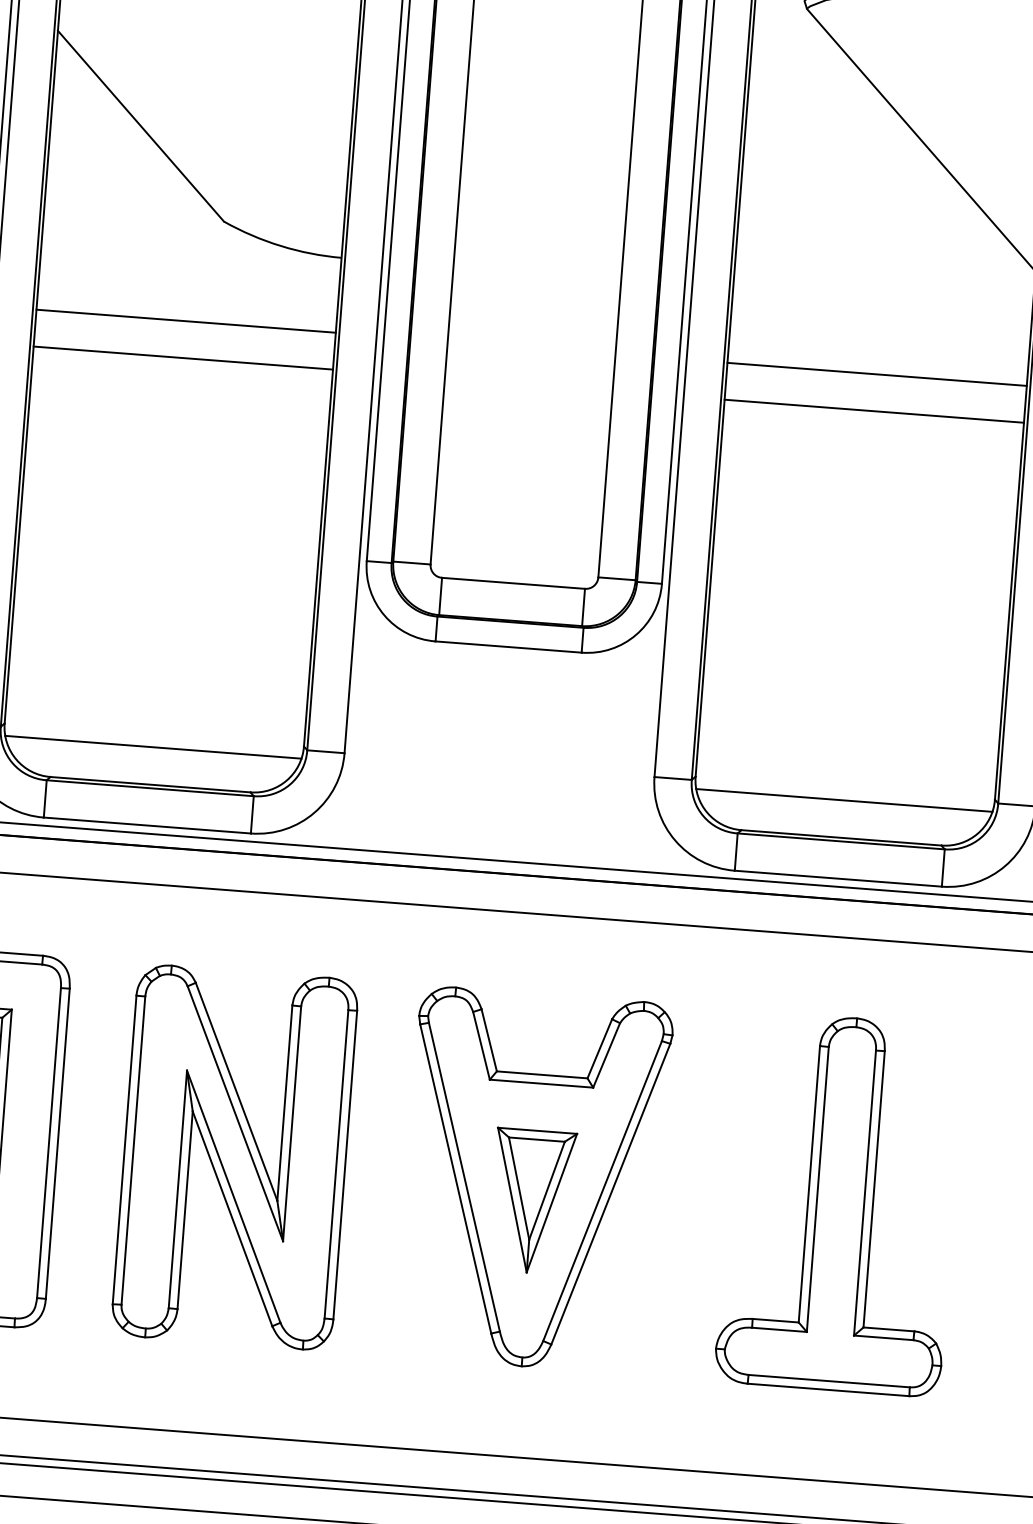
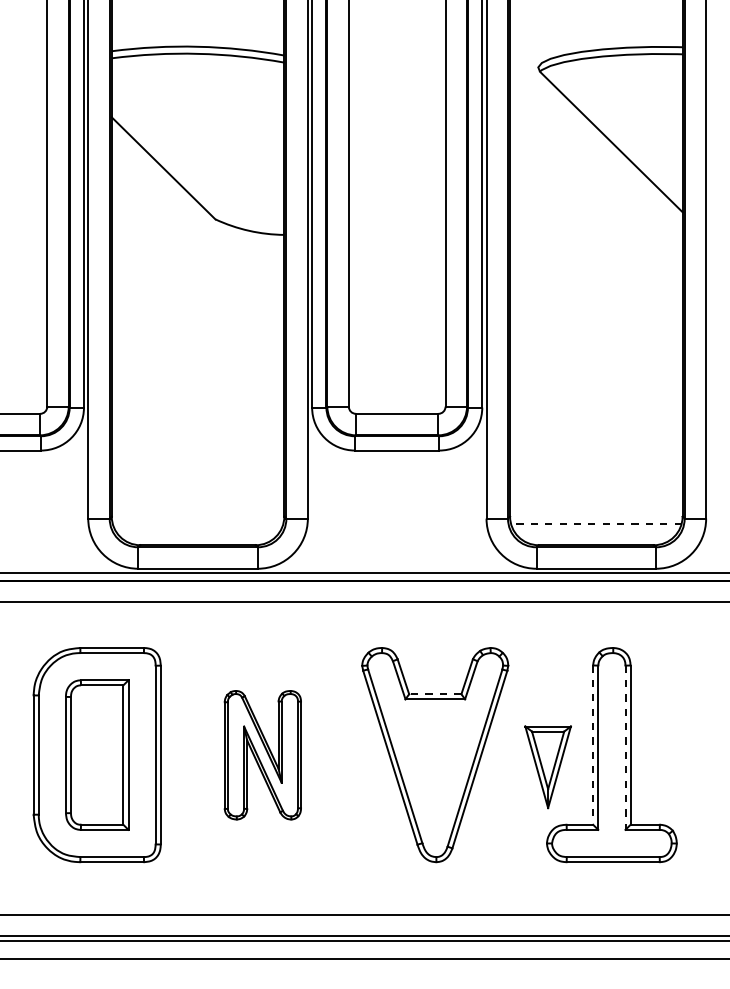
line: (185, 321) -> (197, 278), removed
line: (182, 358) -> (197, 299), removed
line: (877, 375) -> (596, 278), removed
line: (874, 411) -> (596, 299), removed
line: (152, 746) -> (197, 523), removed
line: (842, 800) -> (595, 523), solid -> dashed
line: (540, 1075) -> (434, 694), solid -> dashed
part: (234, 1158) -> (262, 755), size x0.6
line: (809, 1184) -> (593, 745), solid -> dashed
line: (864, 1194) -> (625, 748), solid -> dashed
part: (531, 1201) -> (547, 767), moved

